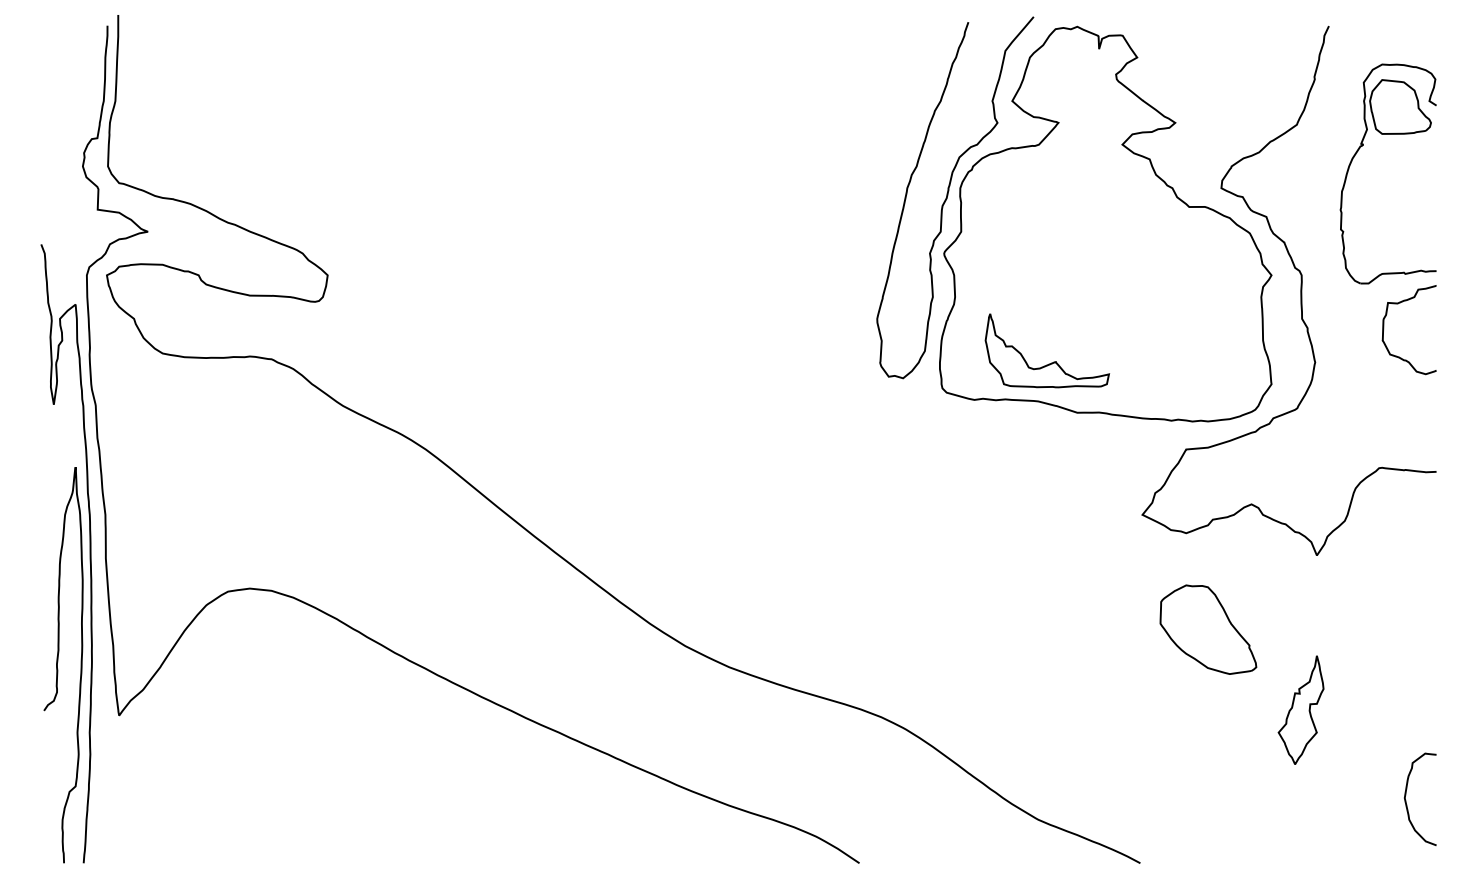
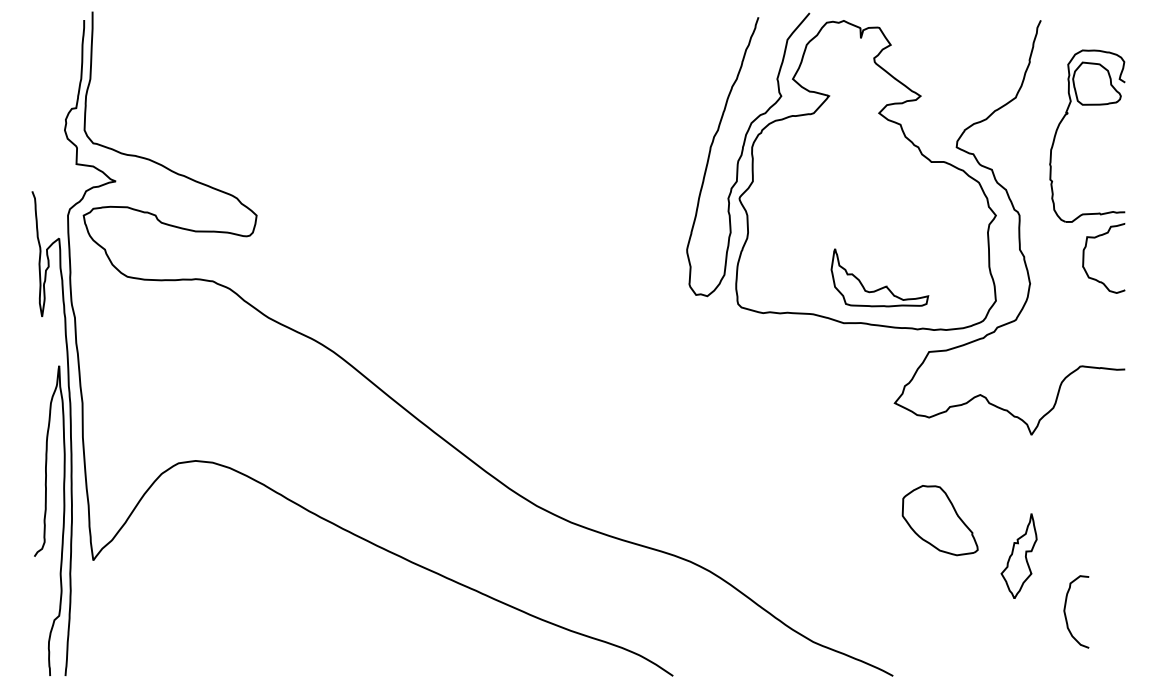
part: (1053, 361) -> (884, 286), moved
part: (1208, 629) -> (940, 520), moved
curve: (1406, 800) -> (1065, 612), moved

